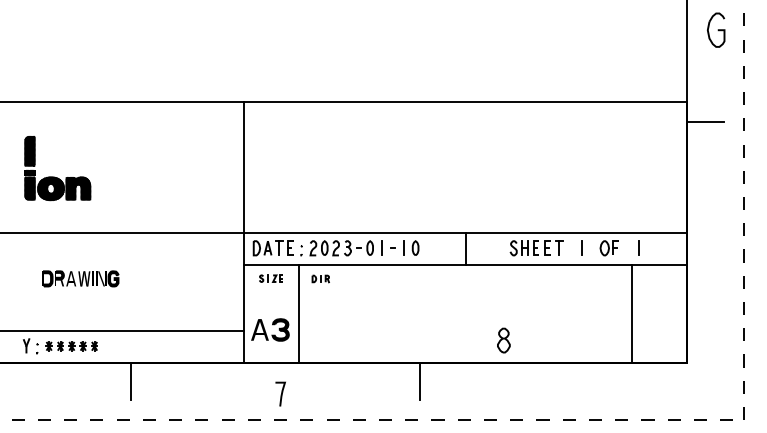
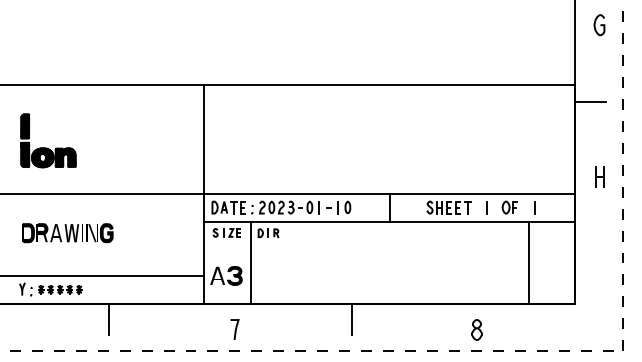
part: (716, 30) -> (599, 25), size x0.71
part: (717, 211) -> (600, 176), added
part: (80, 278) -> (67, 232), size x1.43
part: (270, 278) -> (226, 232), size x1.43
part: (320, 278) -> (268, 232), size x1.43
part: (503, 340) -> (476, 329), moved

